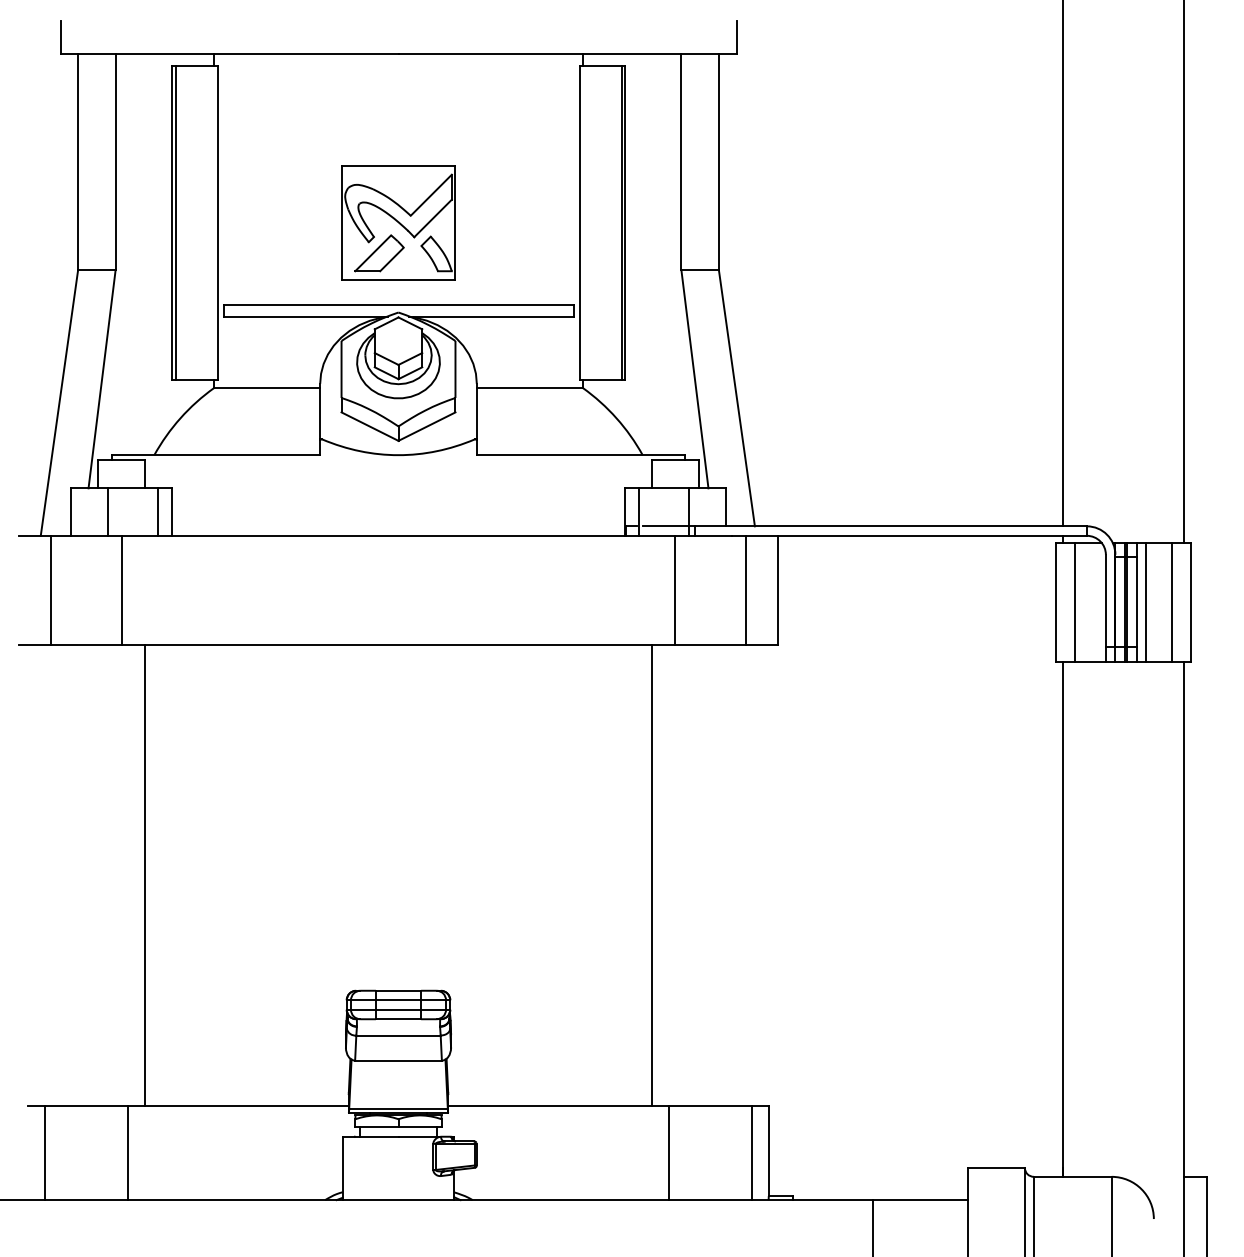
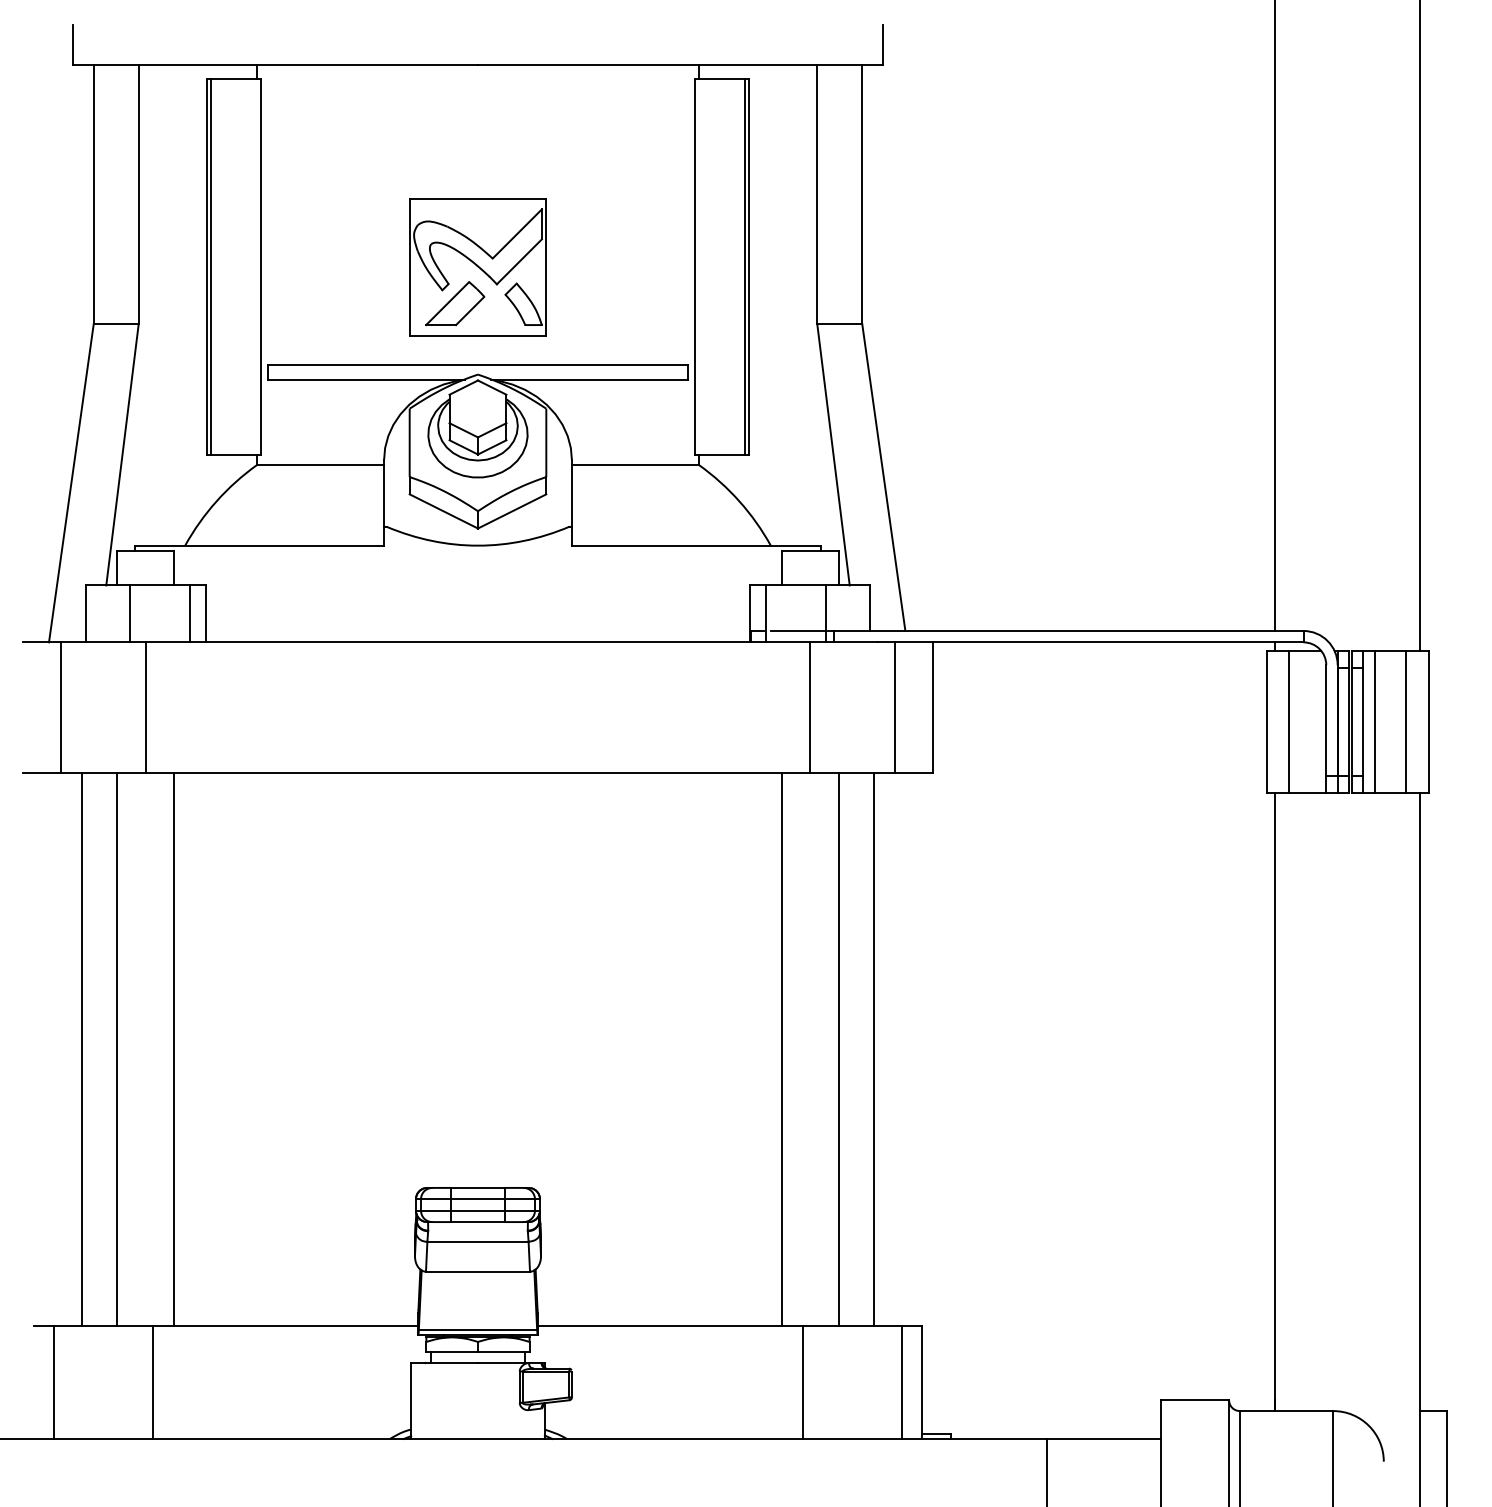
line: (68, 875) -> (82, 1049), added
line: (97, 875) -> (117, 1049), added
line: (699, 875) -> (838, 1049), added
line: (728, 875) -> (873, 1049), added

